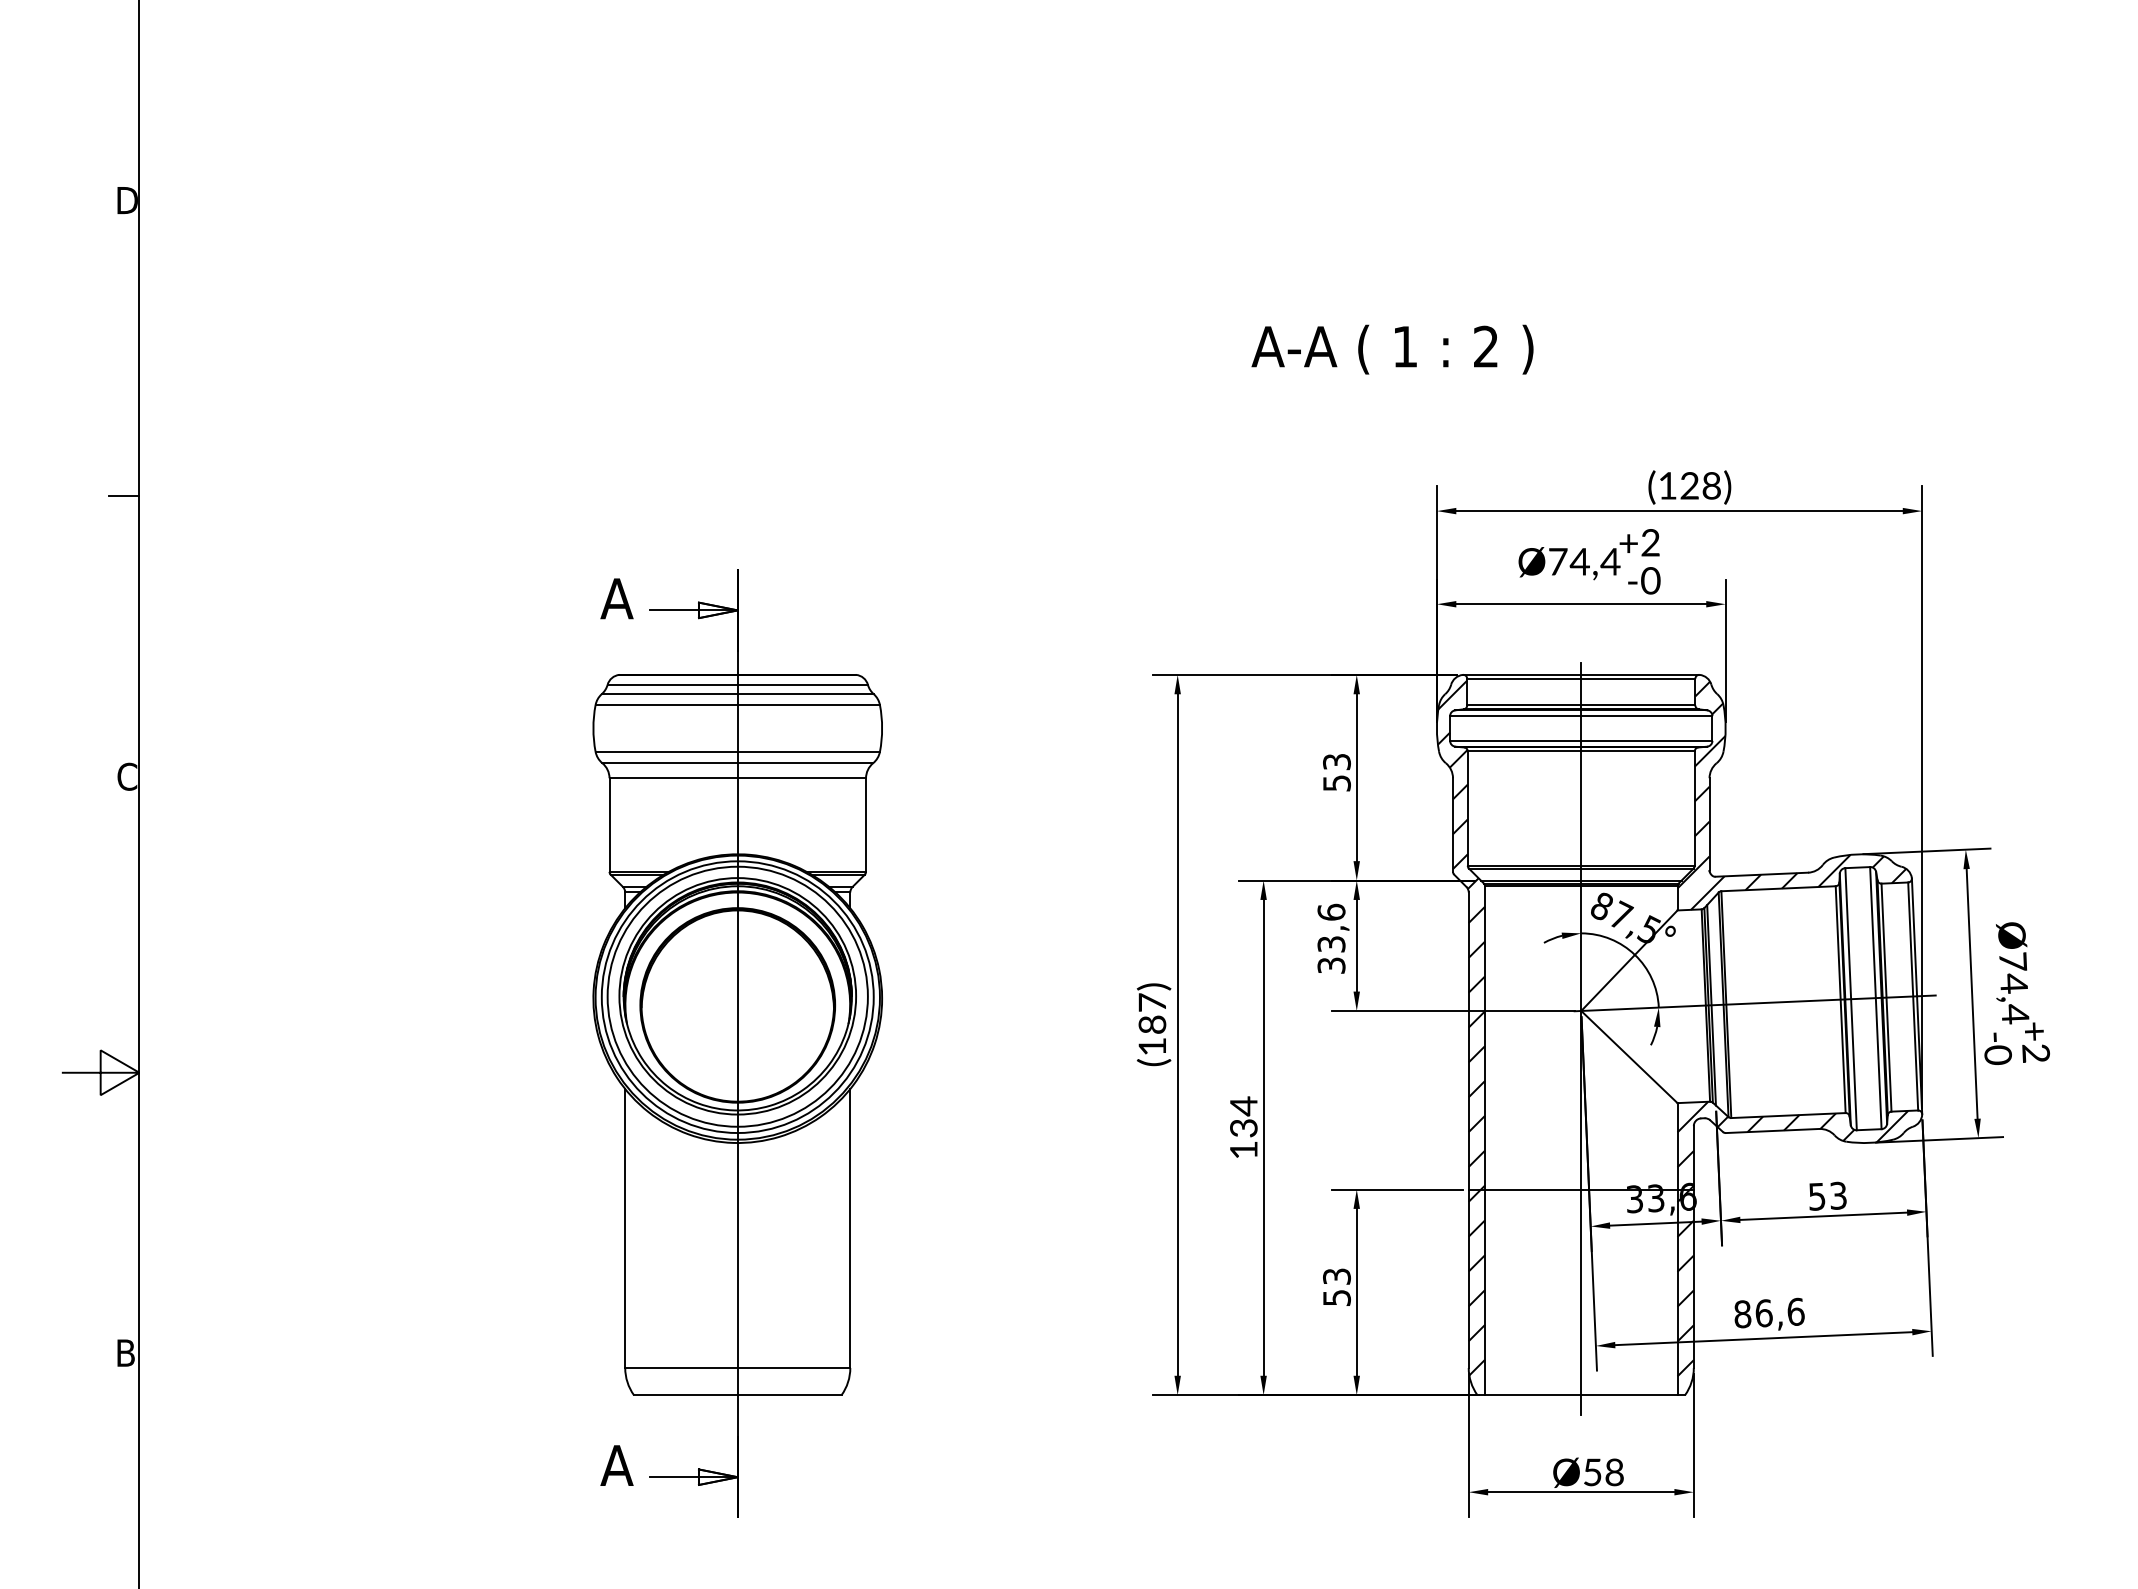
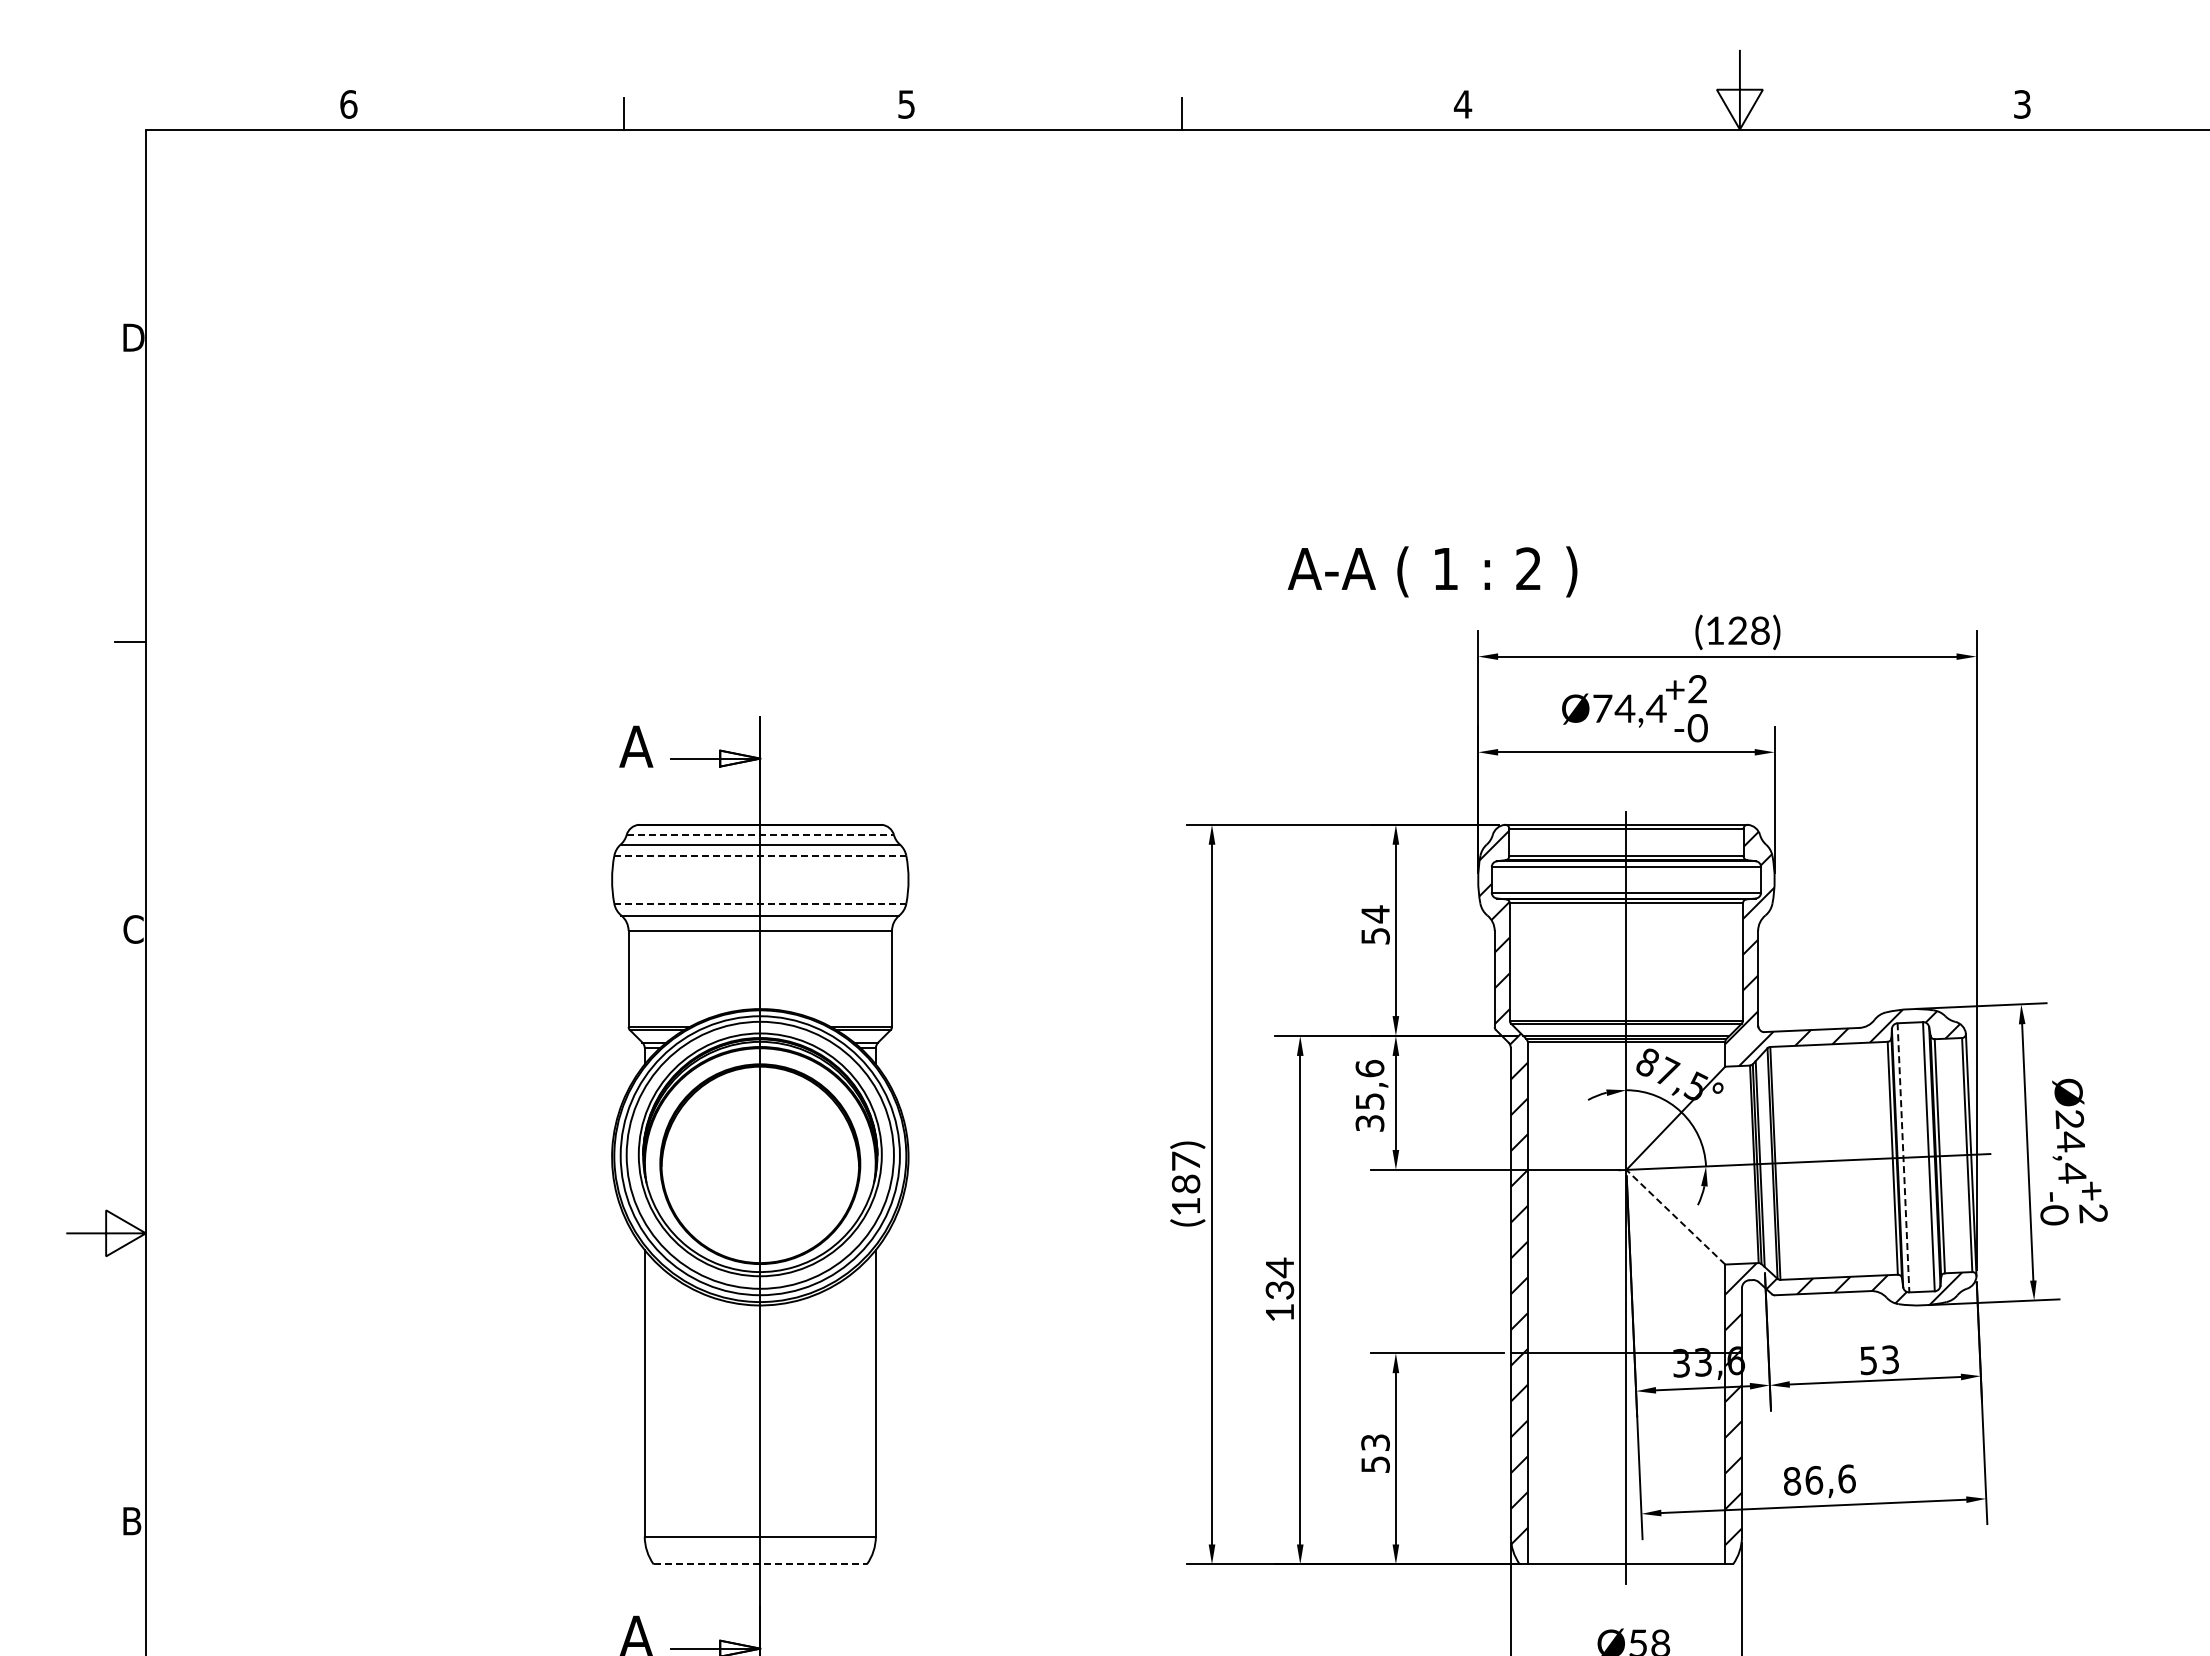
text: (1392, 349) -> (1432, 571), moved
line: (737, 684) -> (760, 834), solid -> dashed
line: (737, 704) -> (760, 855), solid -> dashed
line: (737, 751) -> (760, 903), solid -> dashed
text: (1336, 762) -> (1375, 914), 53 -> 54
text: (1331, 944) -> (1369, 1101), 33,6 -> 35,6
text: (2012, 961) -> (2069, 1119), Ø74,4 -> Ø24,4
line: (1851, 998) -> (1903, 1157), solid -> dashed
line: (1629, 1056) -> (1675, 1216), solid -> dashed
line: (737, 1395) -> (760, 1564), solid -> dashed

